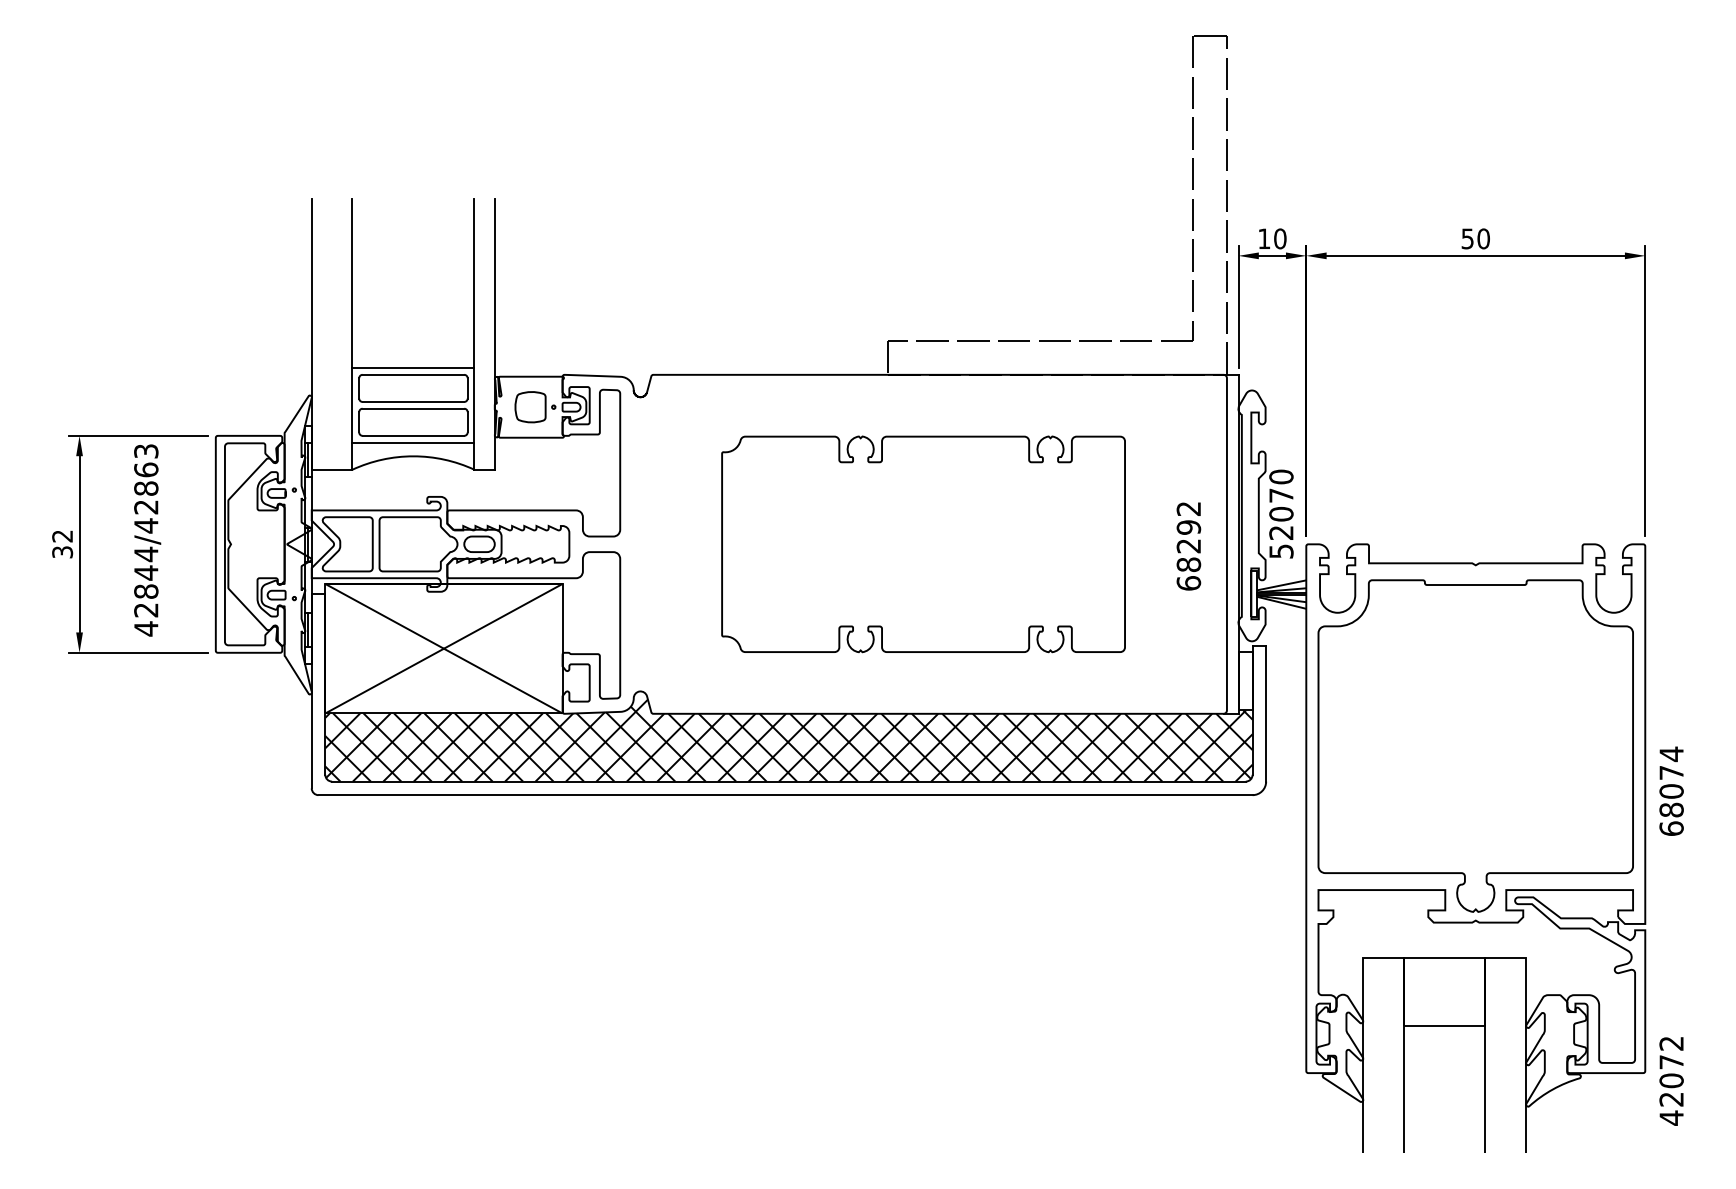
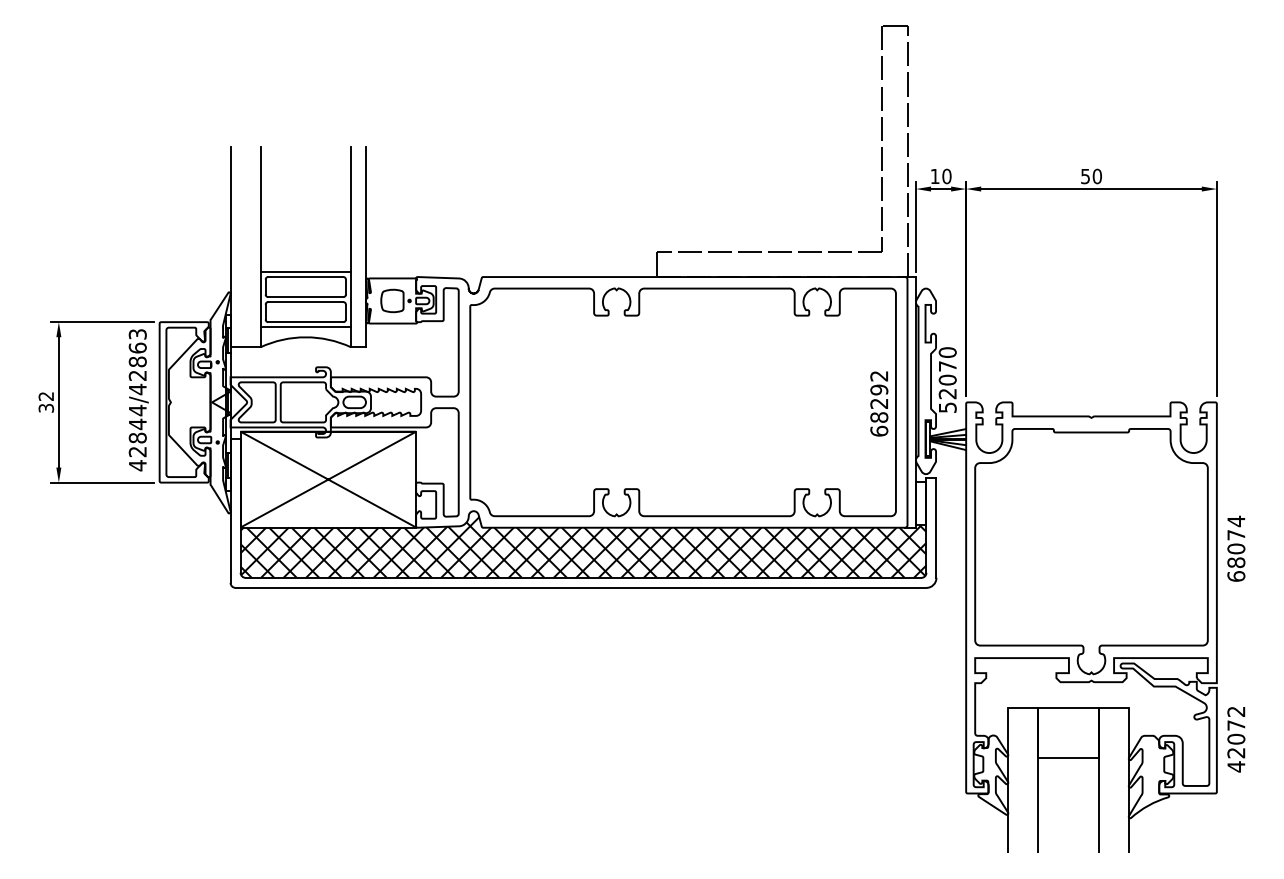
text: (147, 540) -> (138, 400), moved
part: (923, 544) -> (683, 402), size x1.43
text: (1671, 790) -> (1236, 548), moved
text: (1671, 1081) -> (1236, 739), moved

